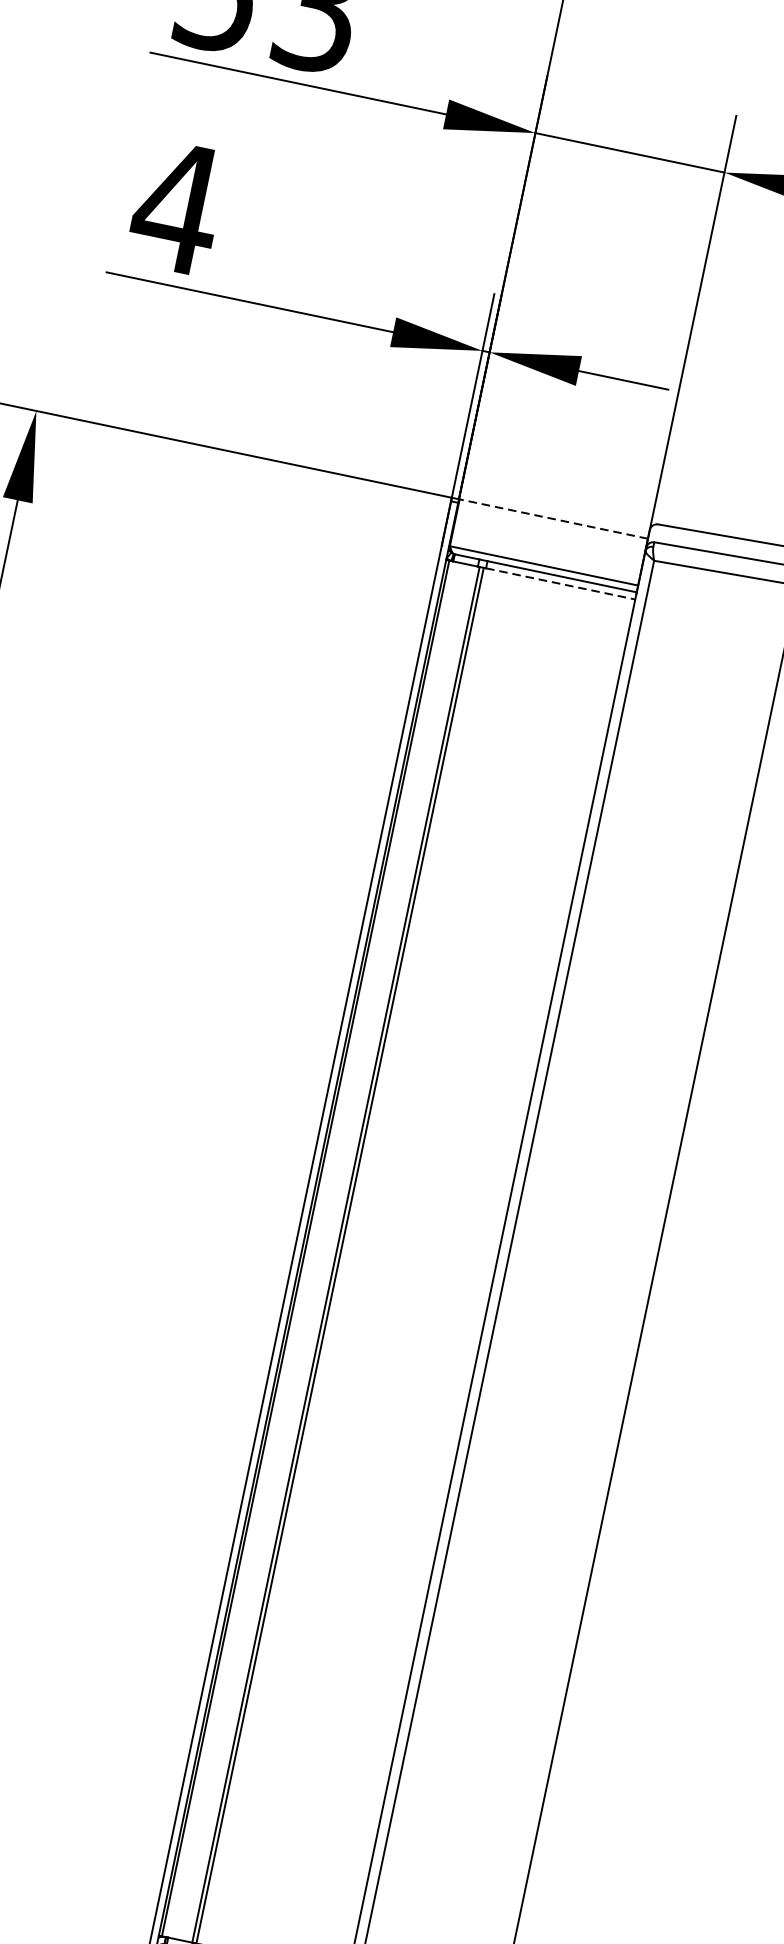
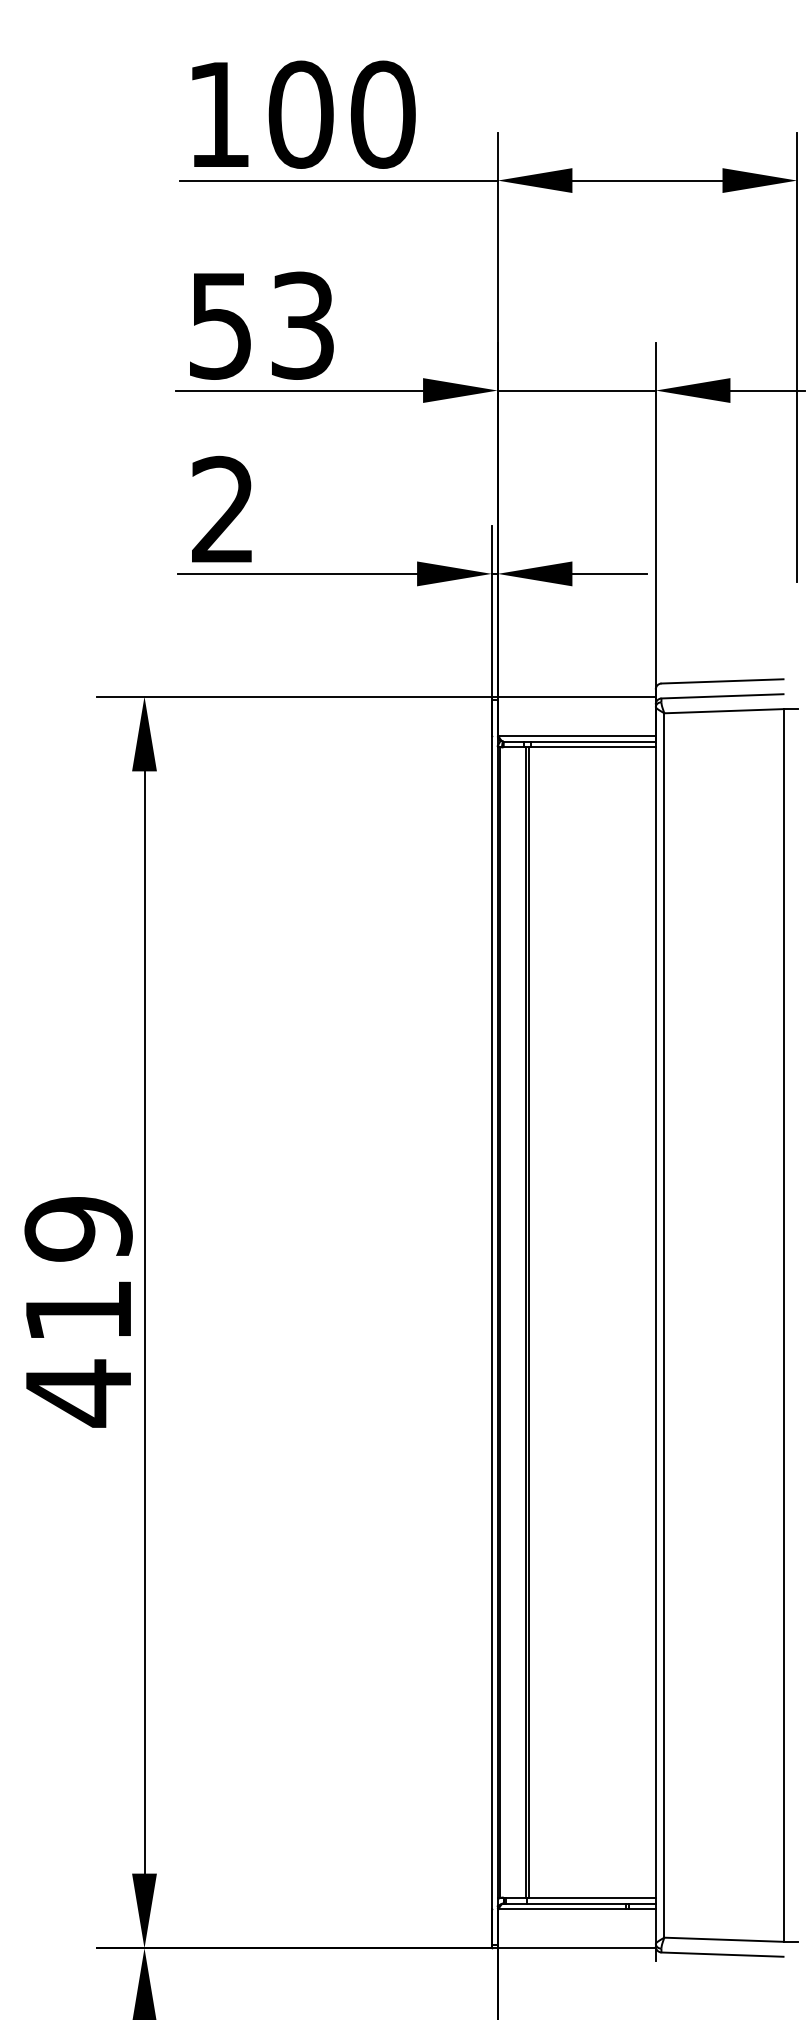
text: (176, 205) -> (222, 508), 4 -> 2
line: (554, 518) -> (577, 696), dashed -> solid
line: (560, 583) -> (593, 747), dashed -> solid

